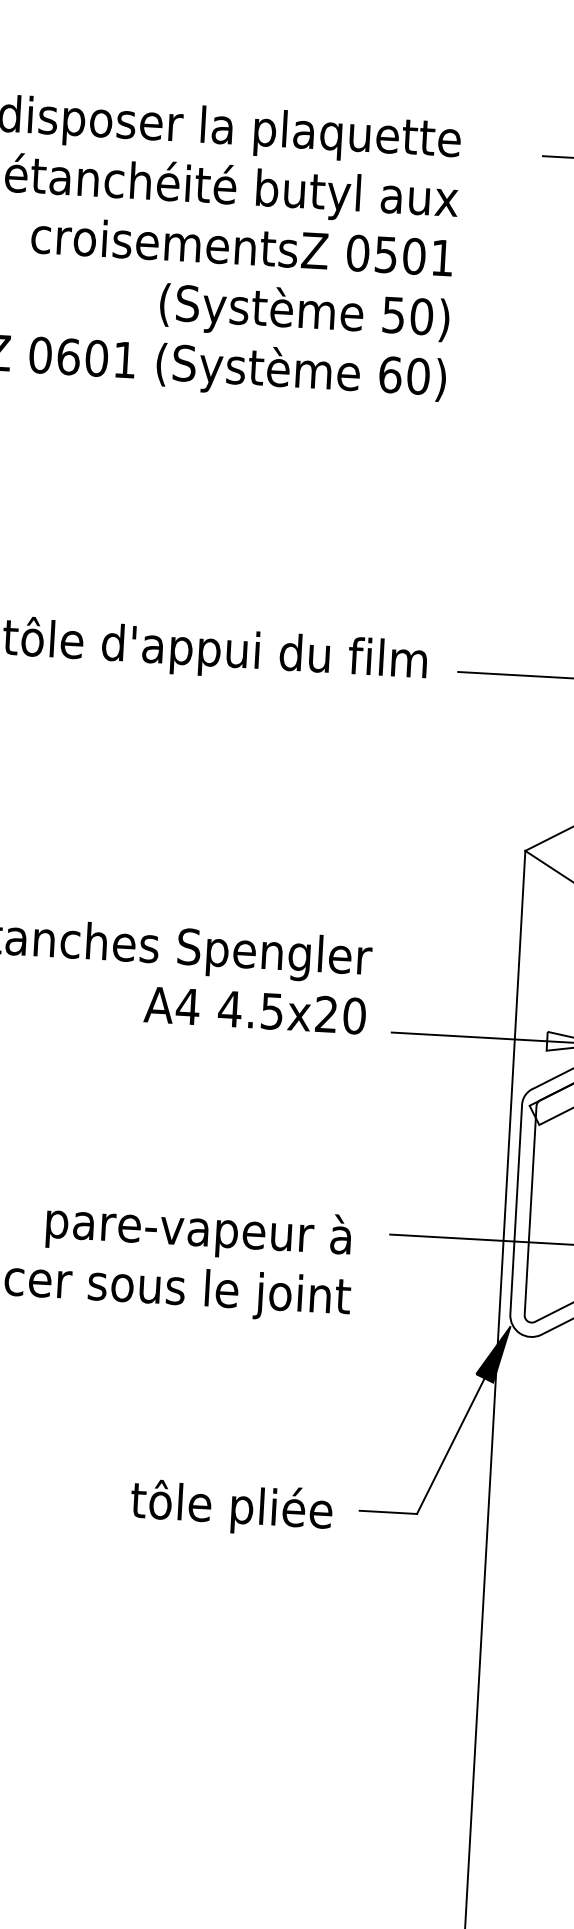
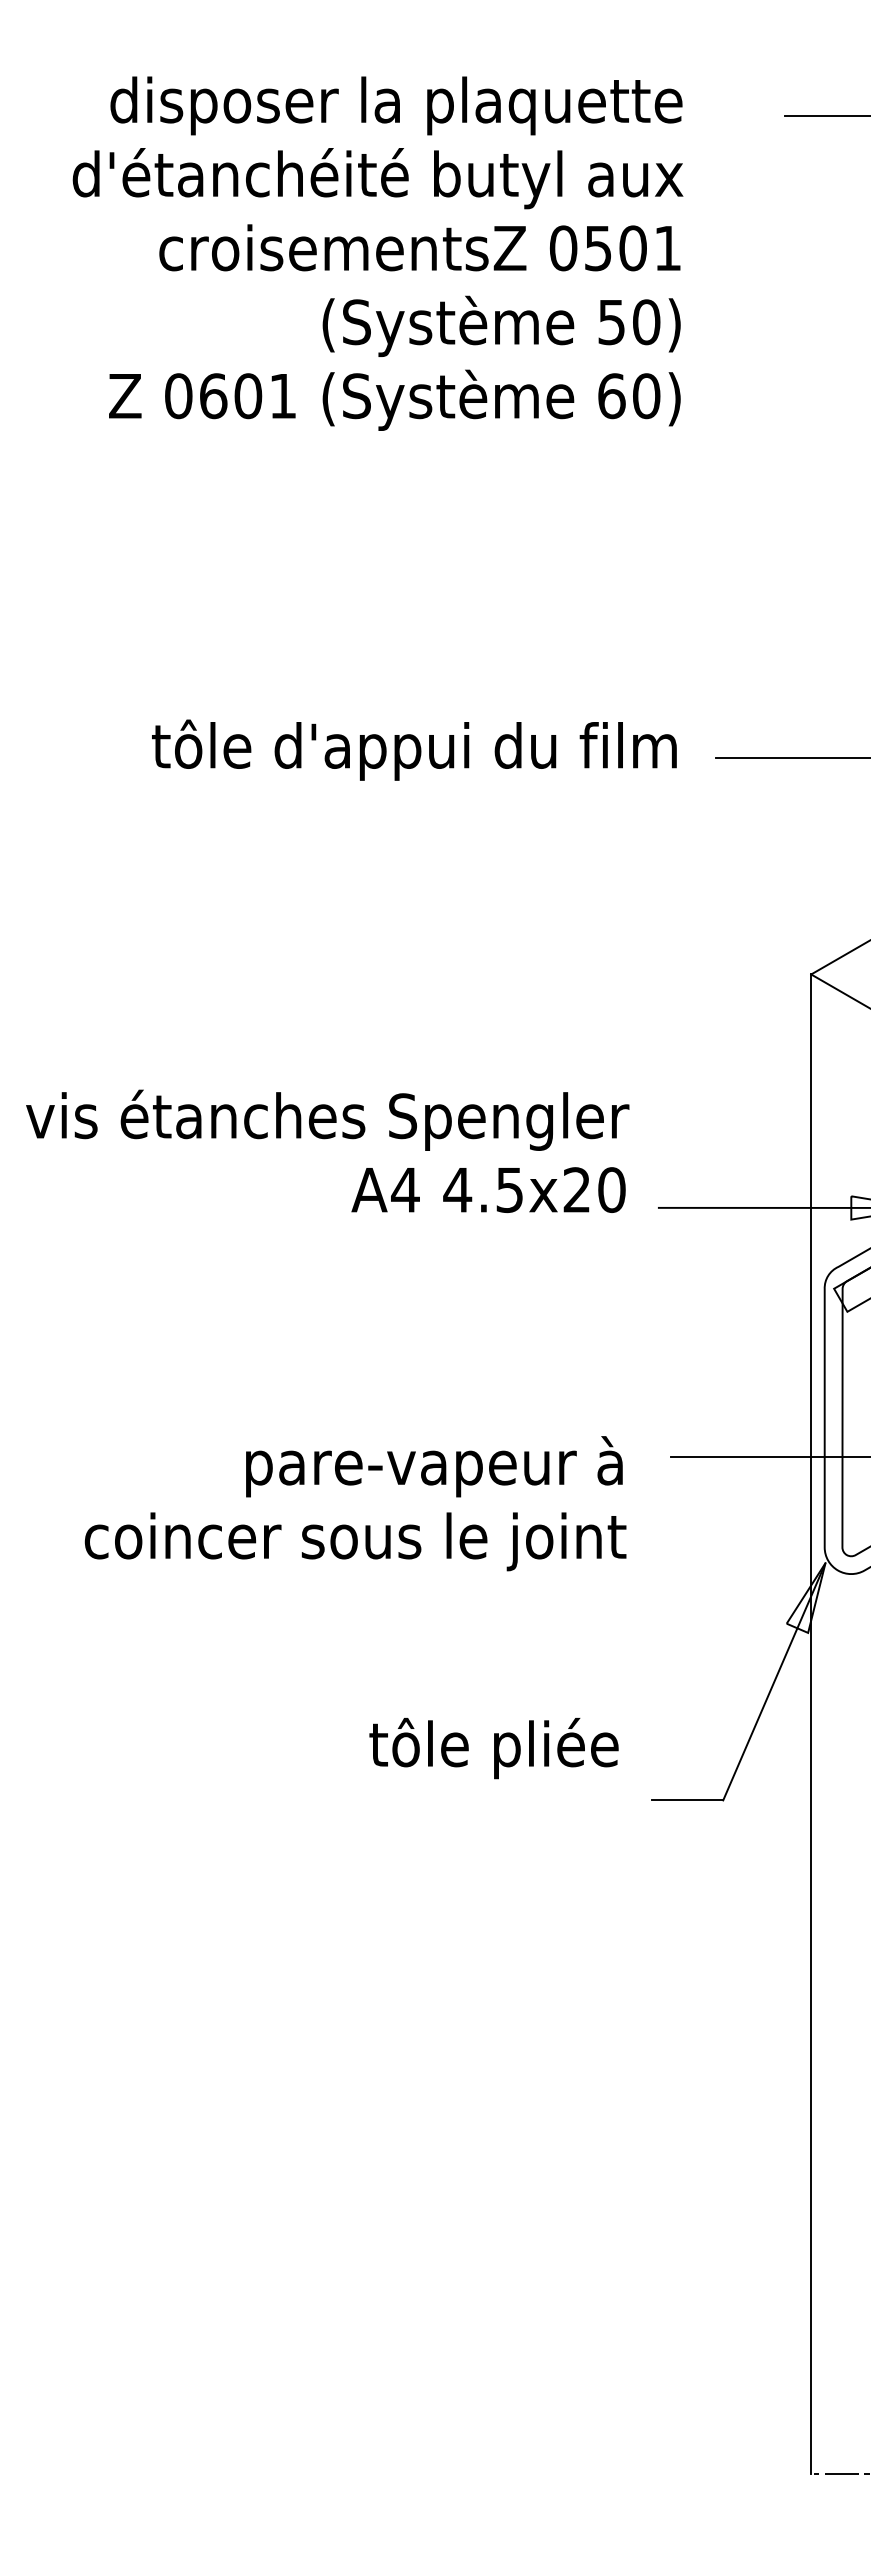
fill: (492, 1354) -> (805, 1598), removed
text: (231, 1508) -> (493, 1748), moved

